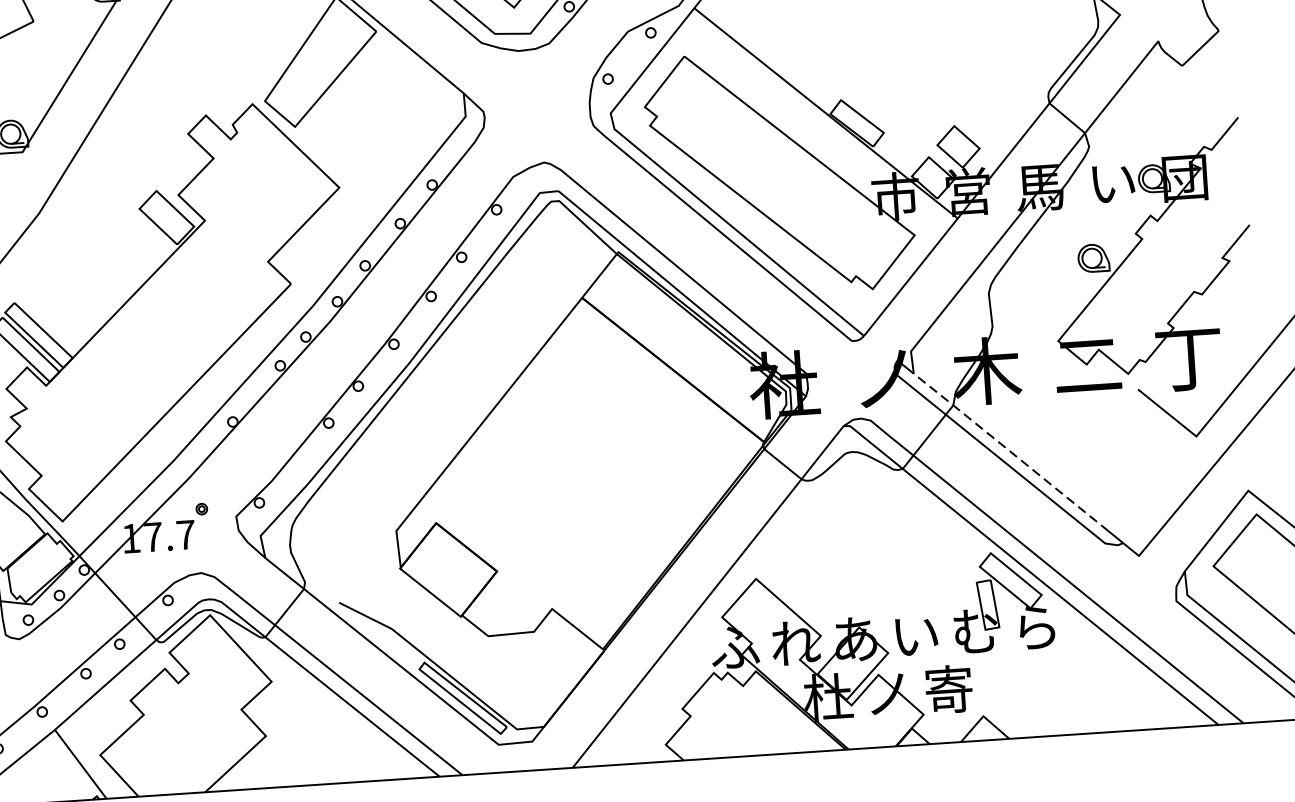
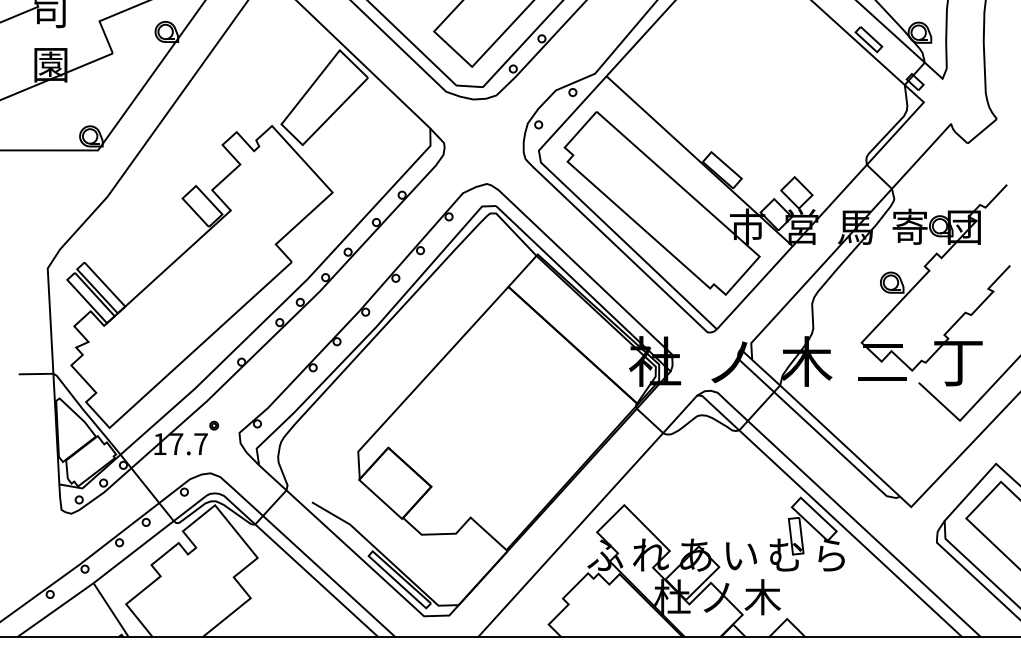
text: (1111, 181) -> (909, 226), い -> 寄
line: (1010, 451) -> (820, 422), dashed -> solid
text: (948, 689) -> (762, 597), 寄 -> 木

